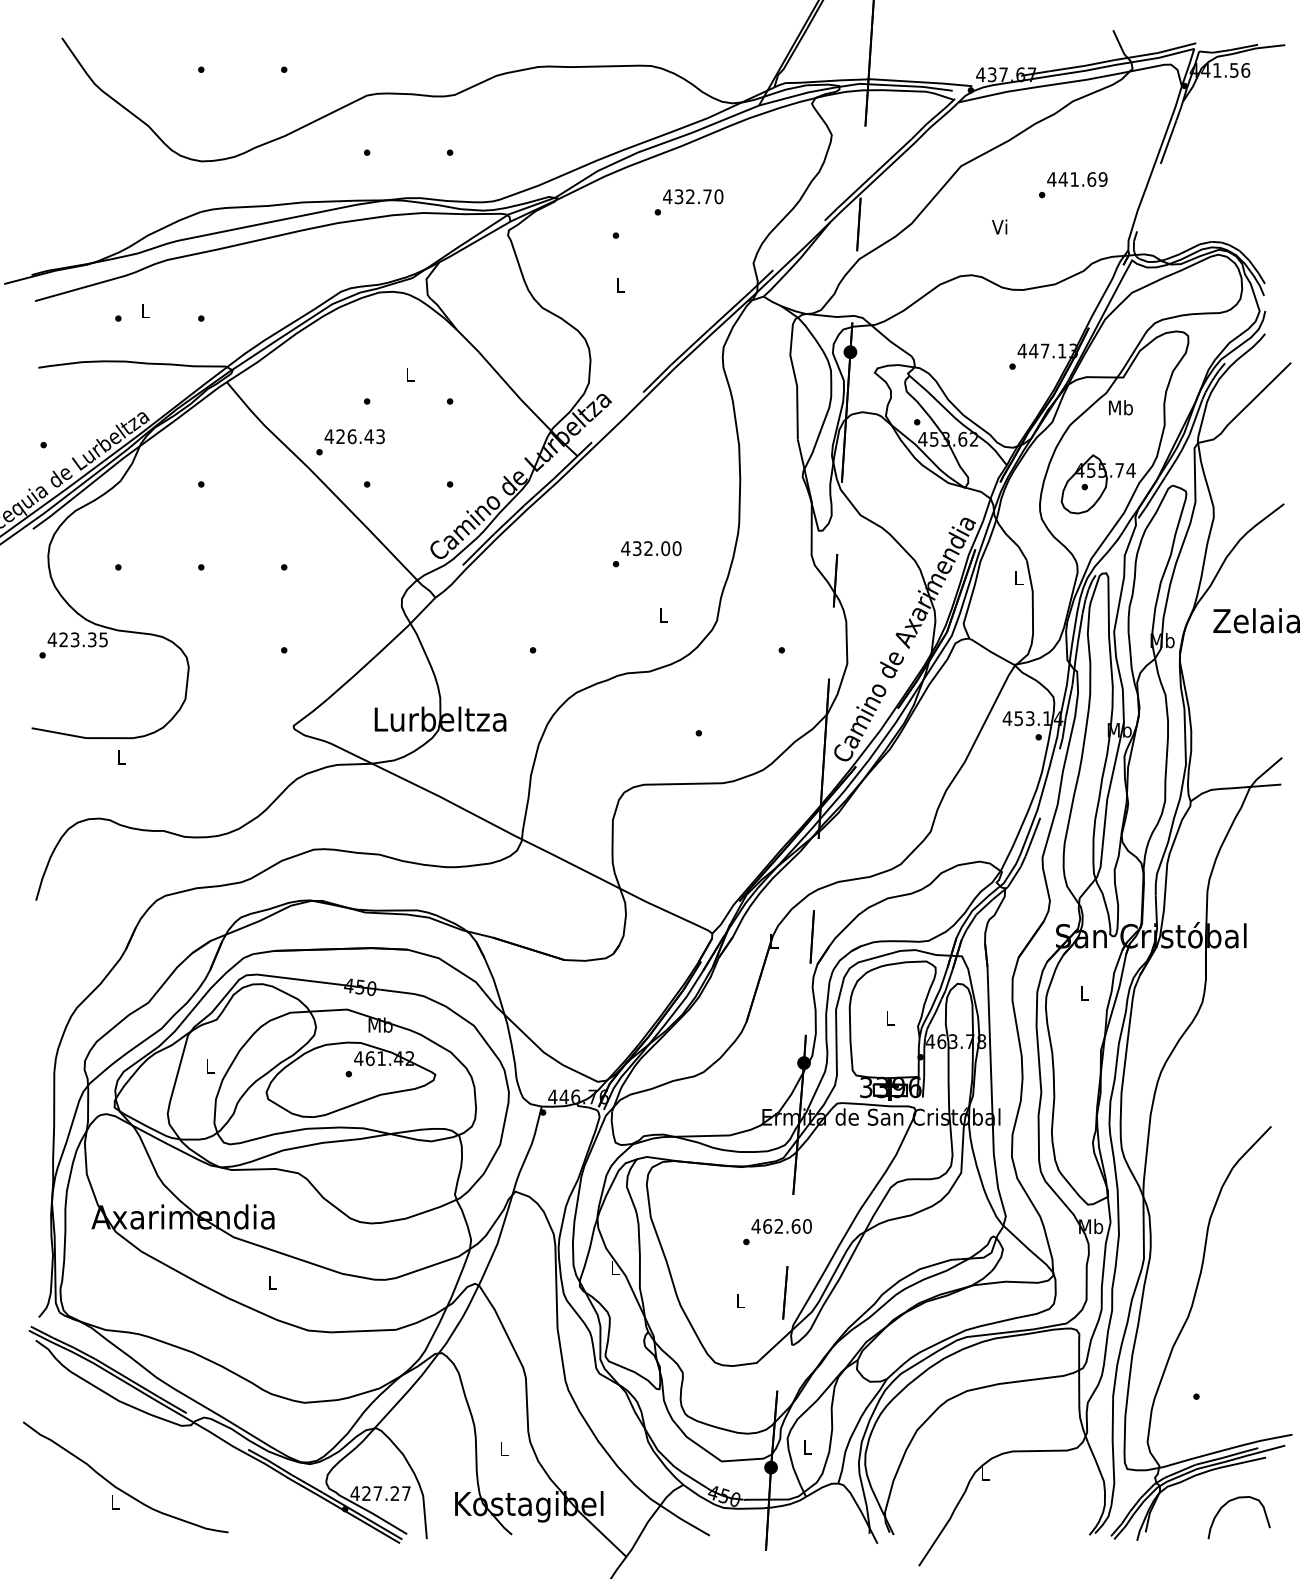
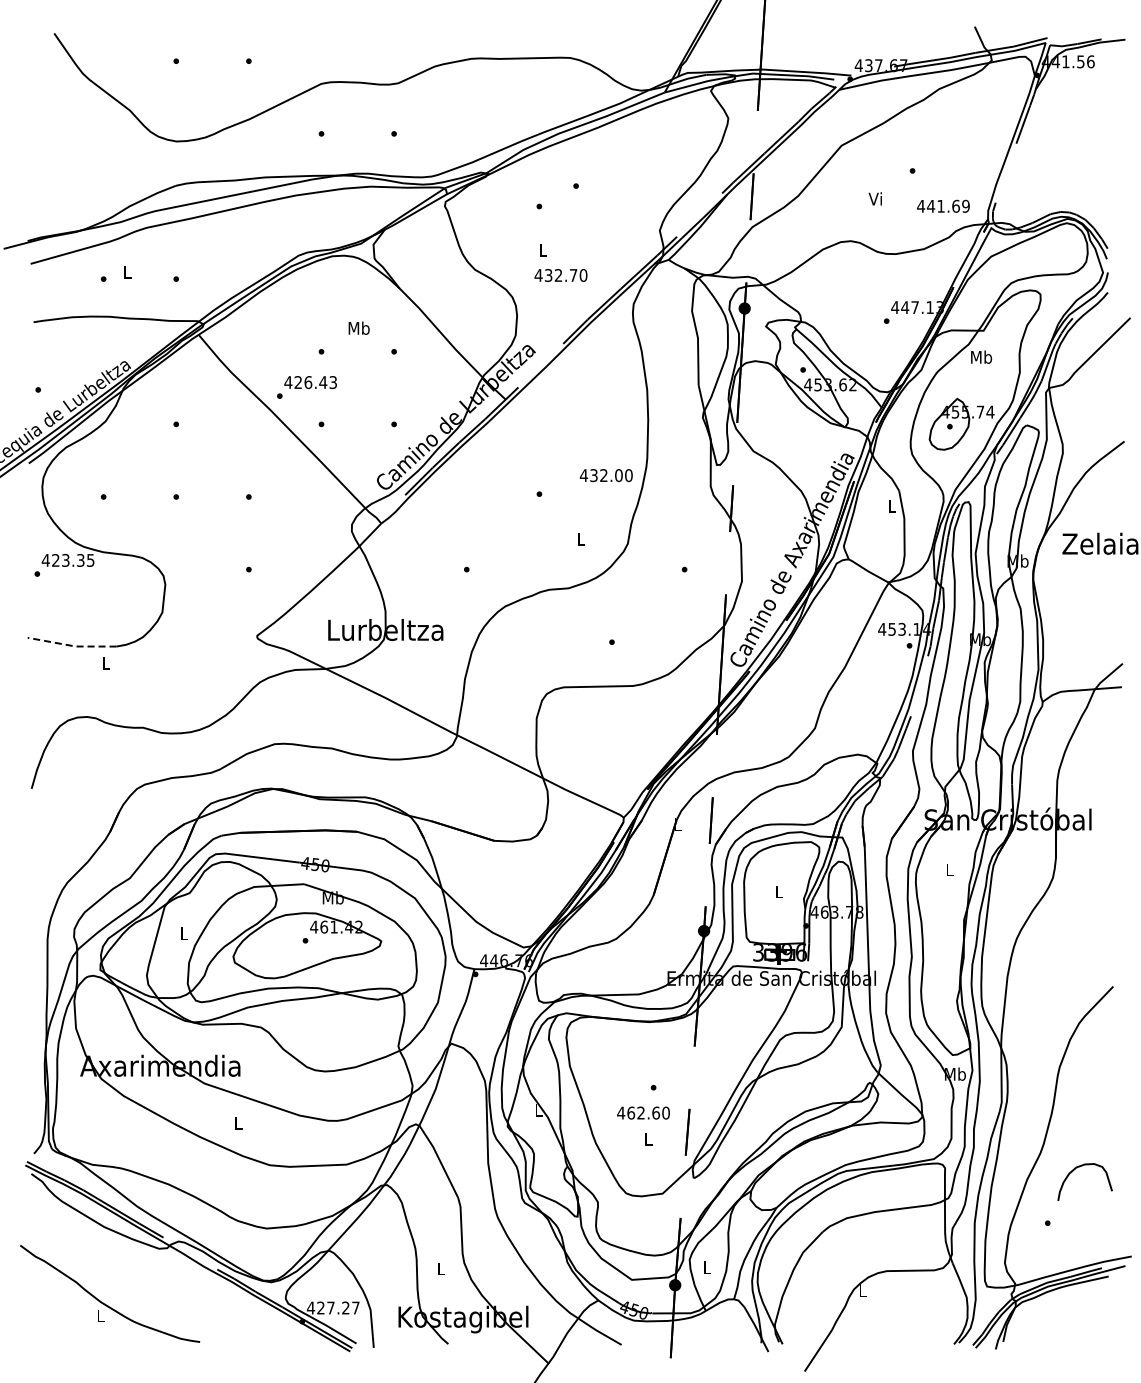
text: (1077, 178) -> (943, 205), moved
text: (692, 196) -> (560, 275), moved
text: (409, 373) -> (358, 327), L -> Mb
text: (650, 548) -> (605, 475), moved
line: (82, 736) -> (72, 645), solid -> dashed
text: (781, 1225) -> (643, 1112), moved
curve: (1230, 1502) -> (1077, 1168), moved

